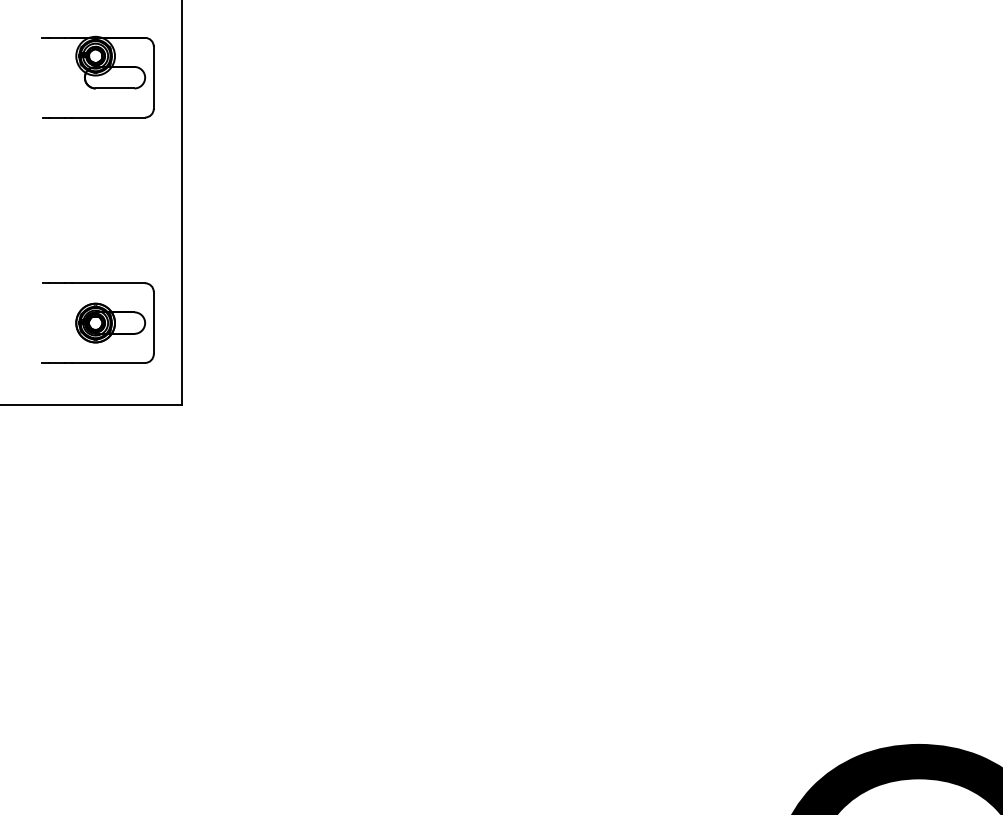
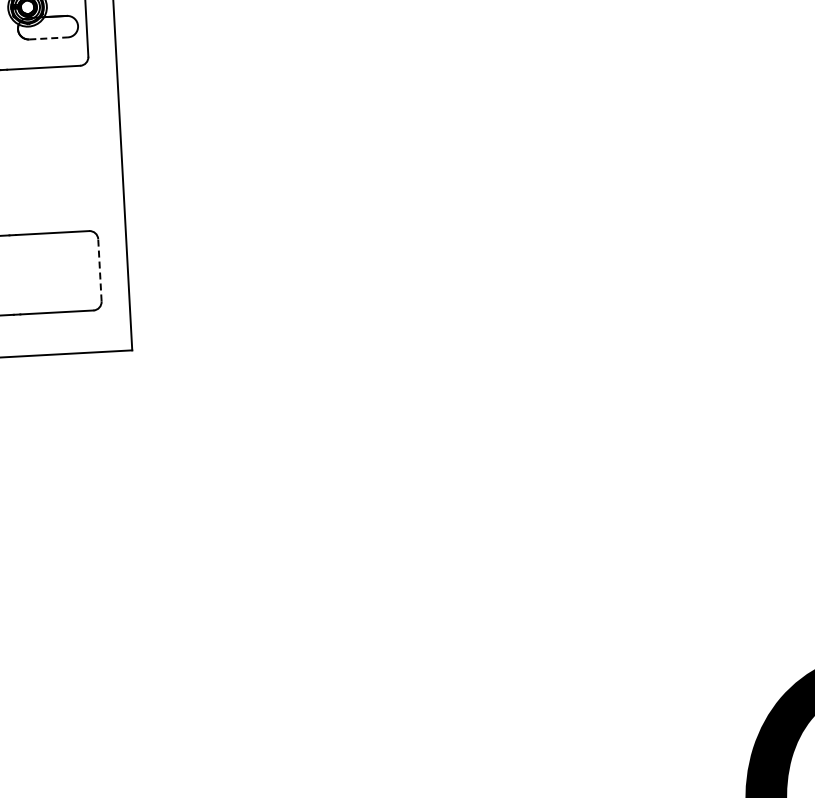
line: (115, 88) -> (49, 38), solid -> dashed
part: (110, 322) -> (56, 272), removed
line: (153, 322) -> (99, 269), solid -> dashed

